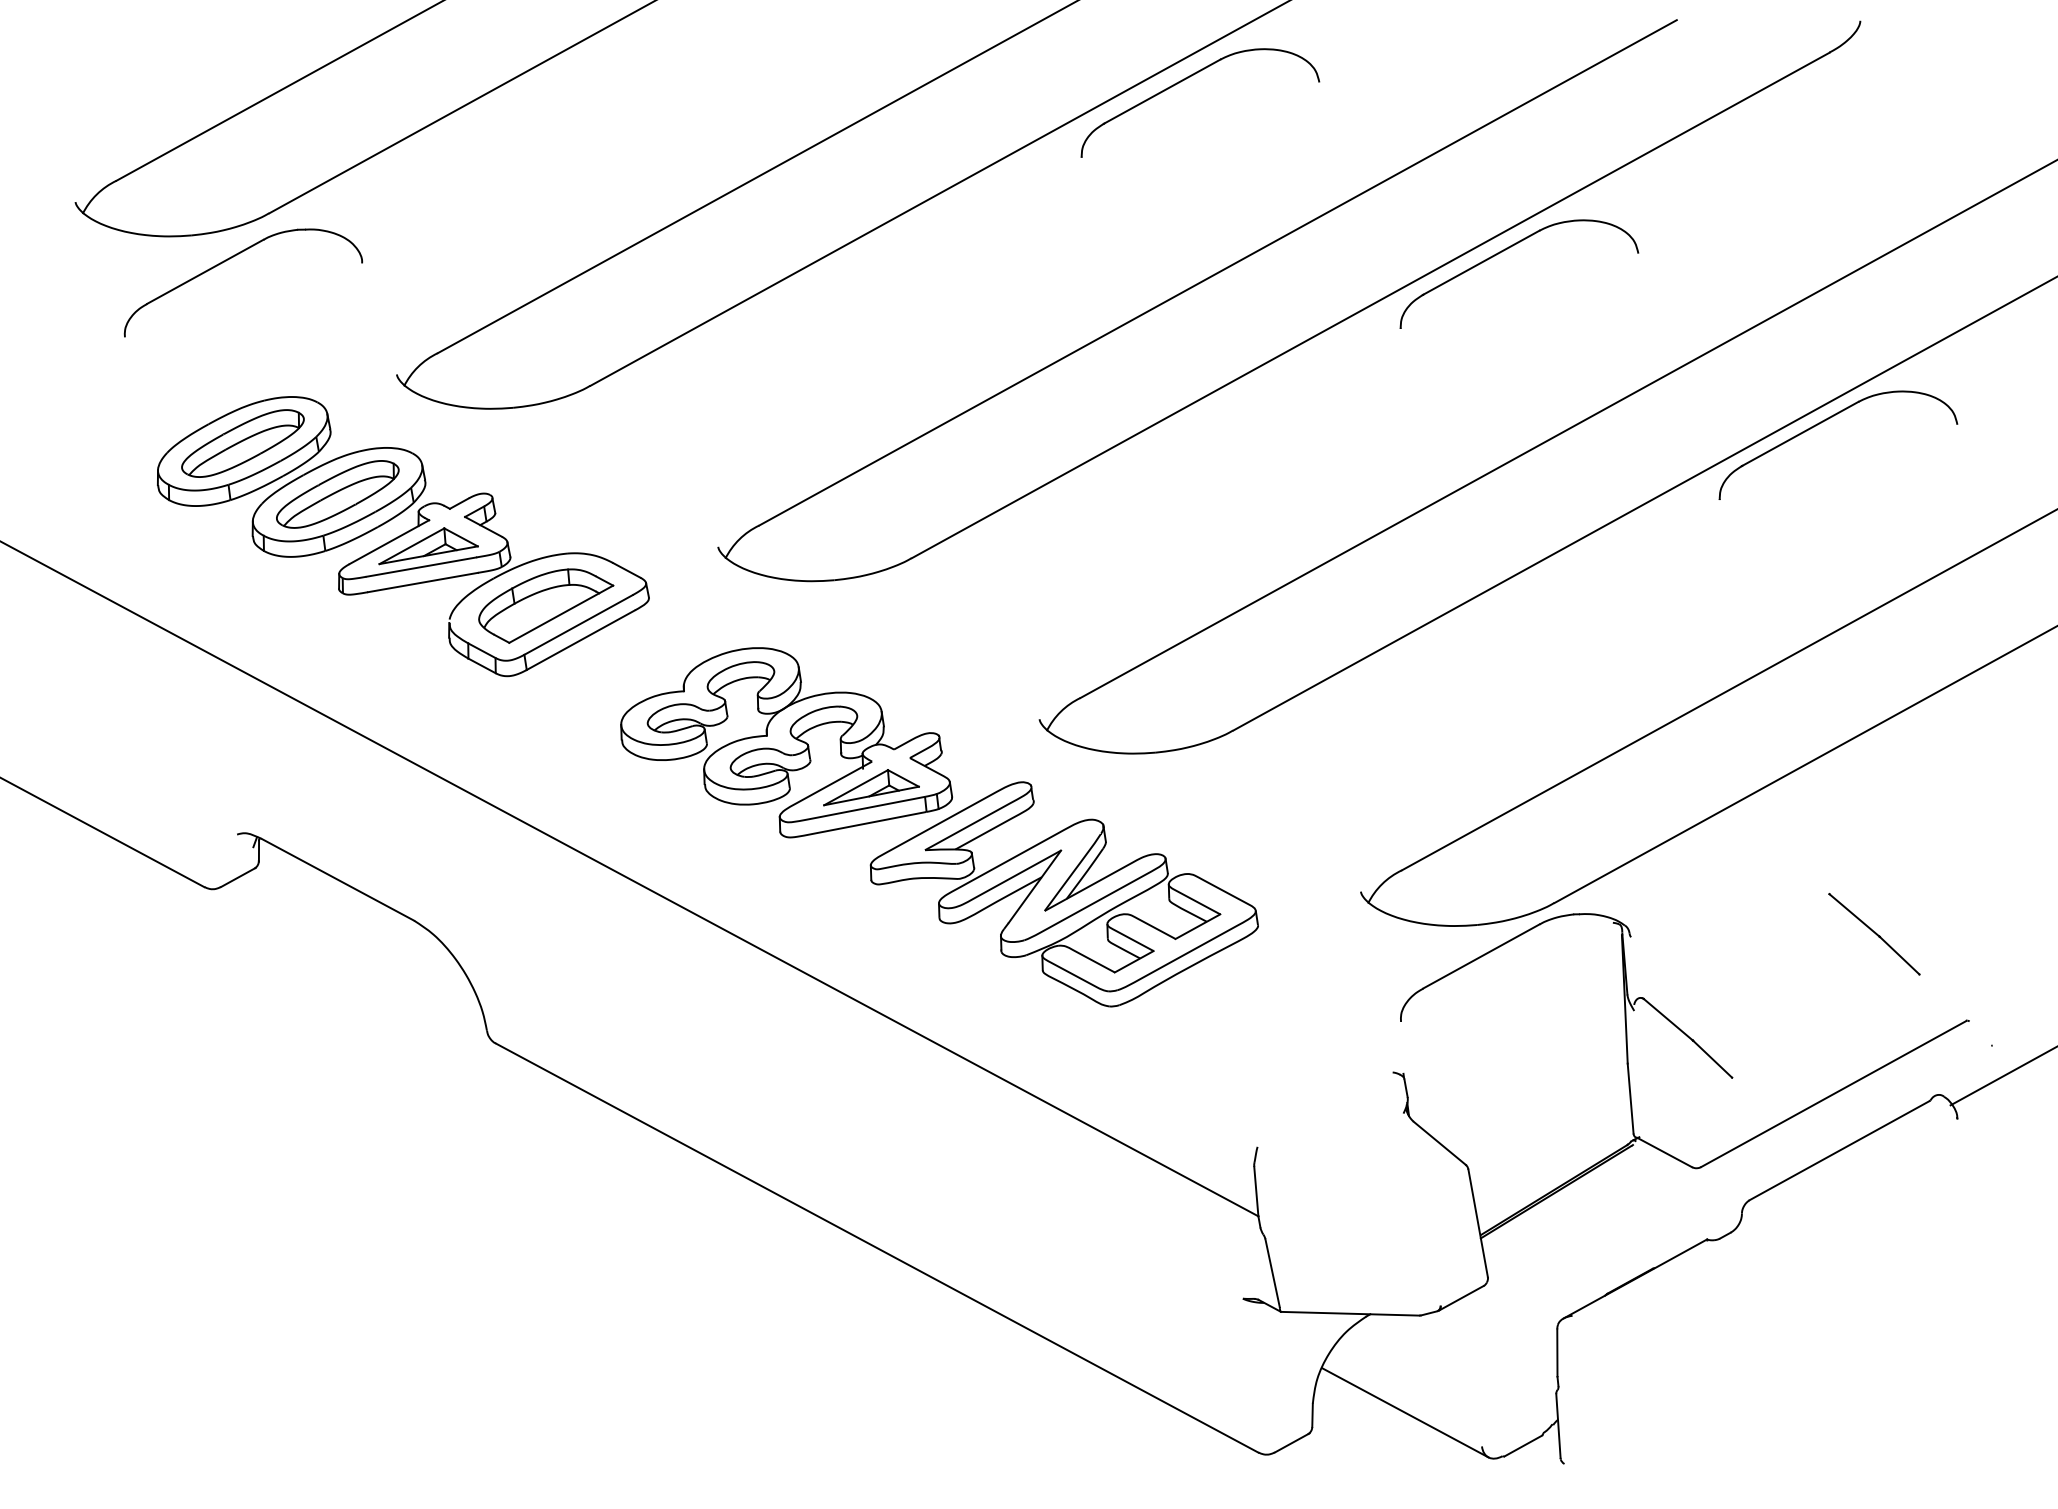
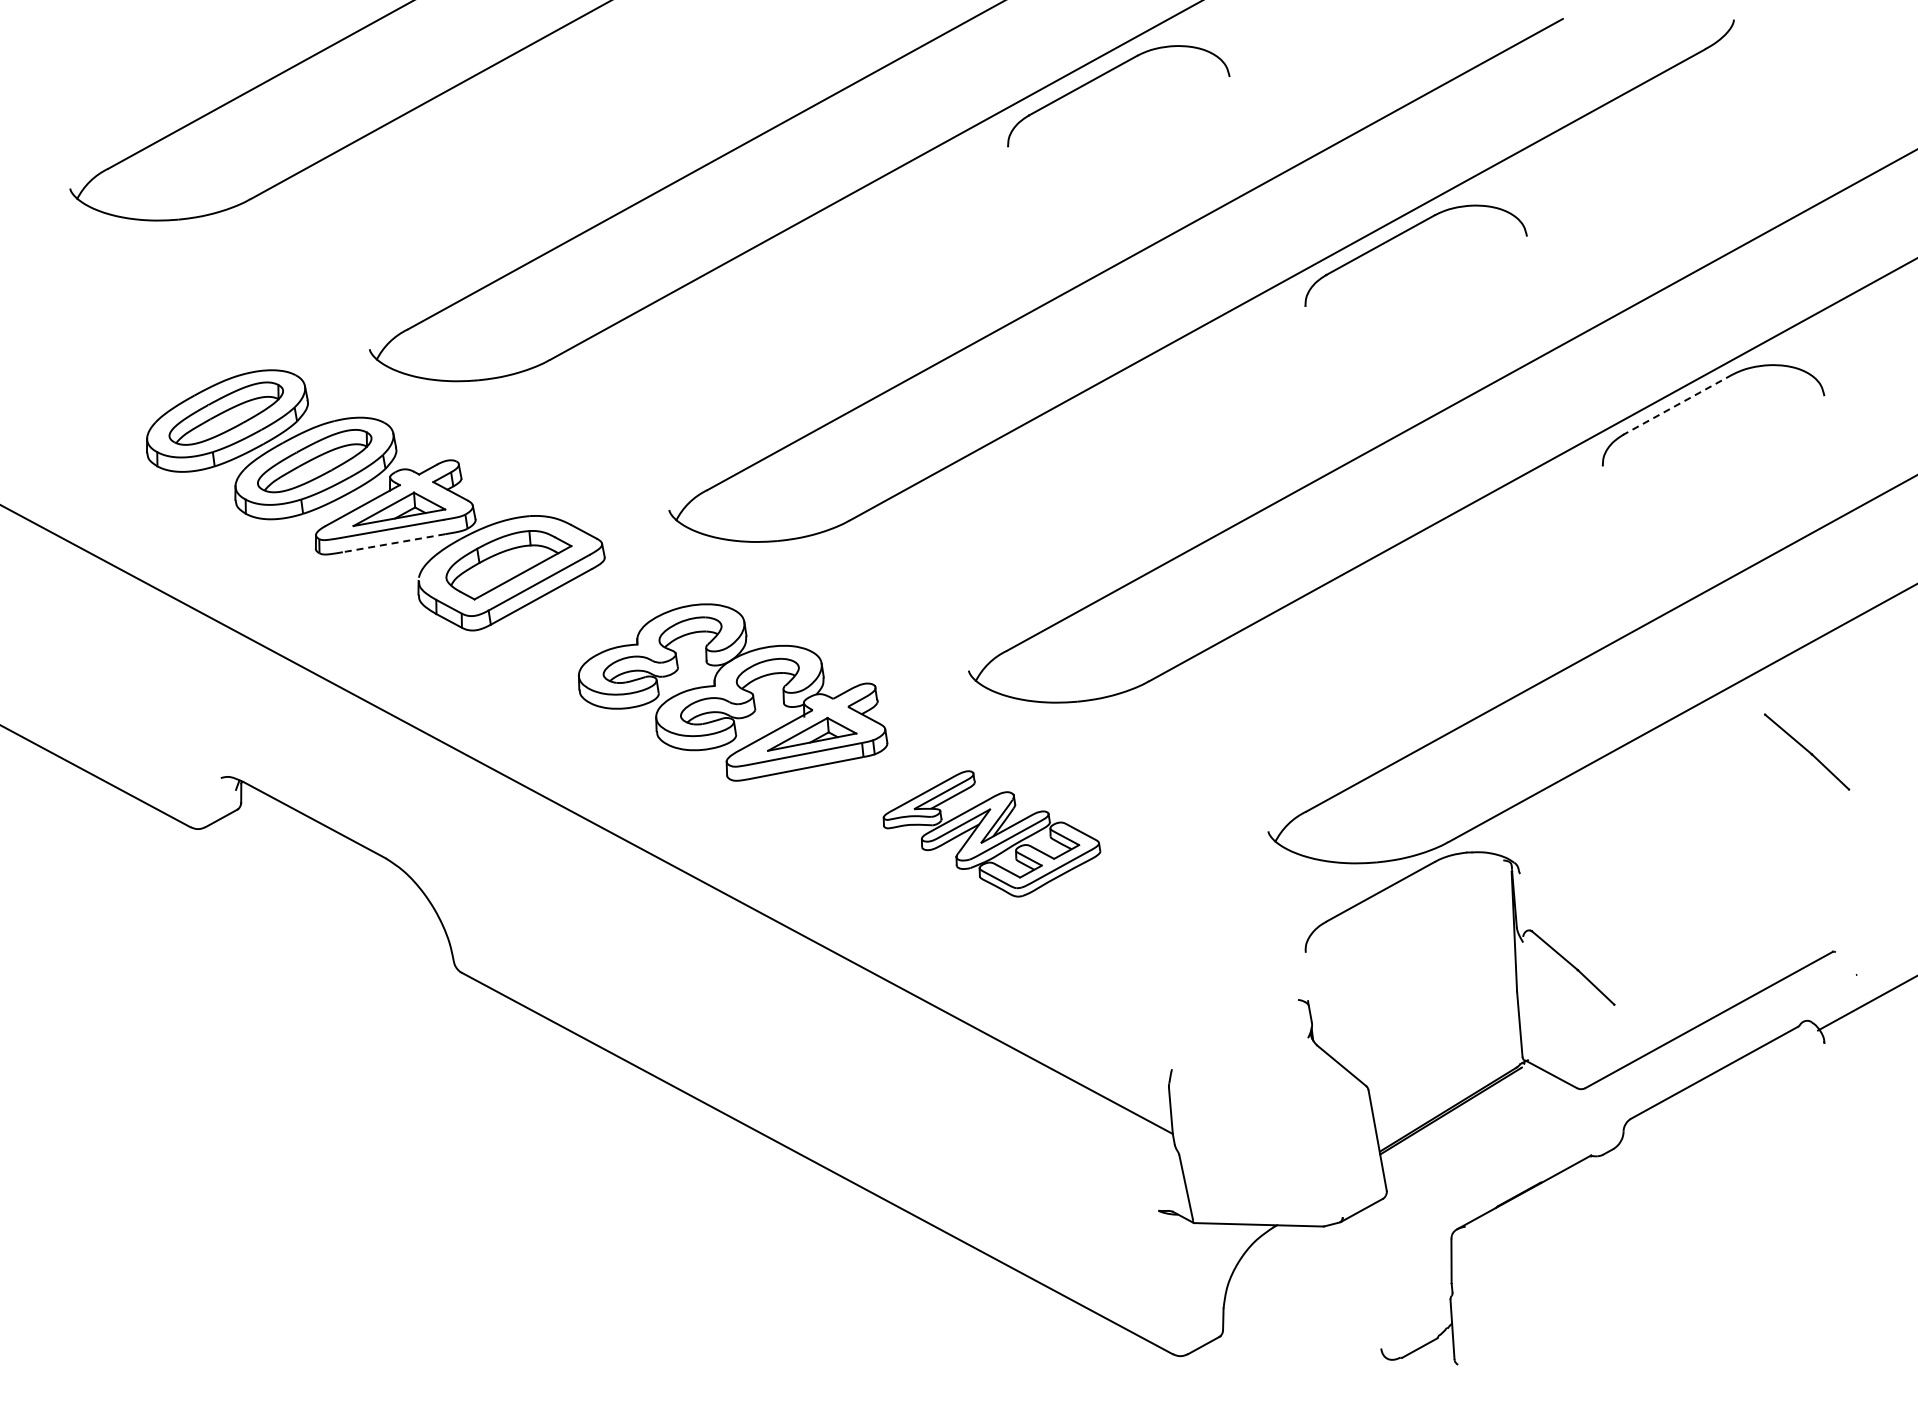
part: (231, 258) -> (215, 241), removed
line: (1800, 433) -> (1678, 404), solid -> dashed
line: (423, 582) -> (394, 543), solid -> dashed
part: (1063, 893) -> (991, 833), size x0.6
part: (1874, 933) -> (1807, 751), moved
line: (1405, 1412) -> (1309, 1316), removed

